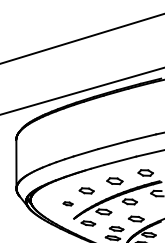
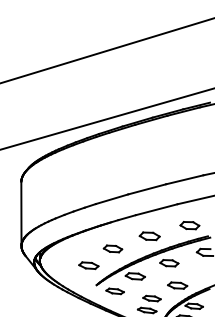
part: (67, 203) -> (87, 265), size x1.67

